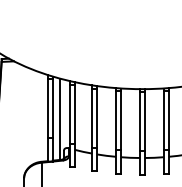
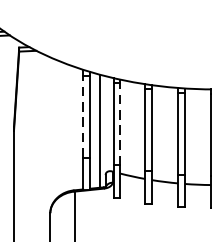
line: (47, 108) -> (82, 116), solid -> dashed
line: (74, 114) -> (120, 124), solid -> dashed

